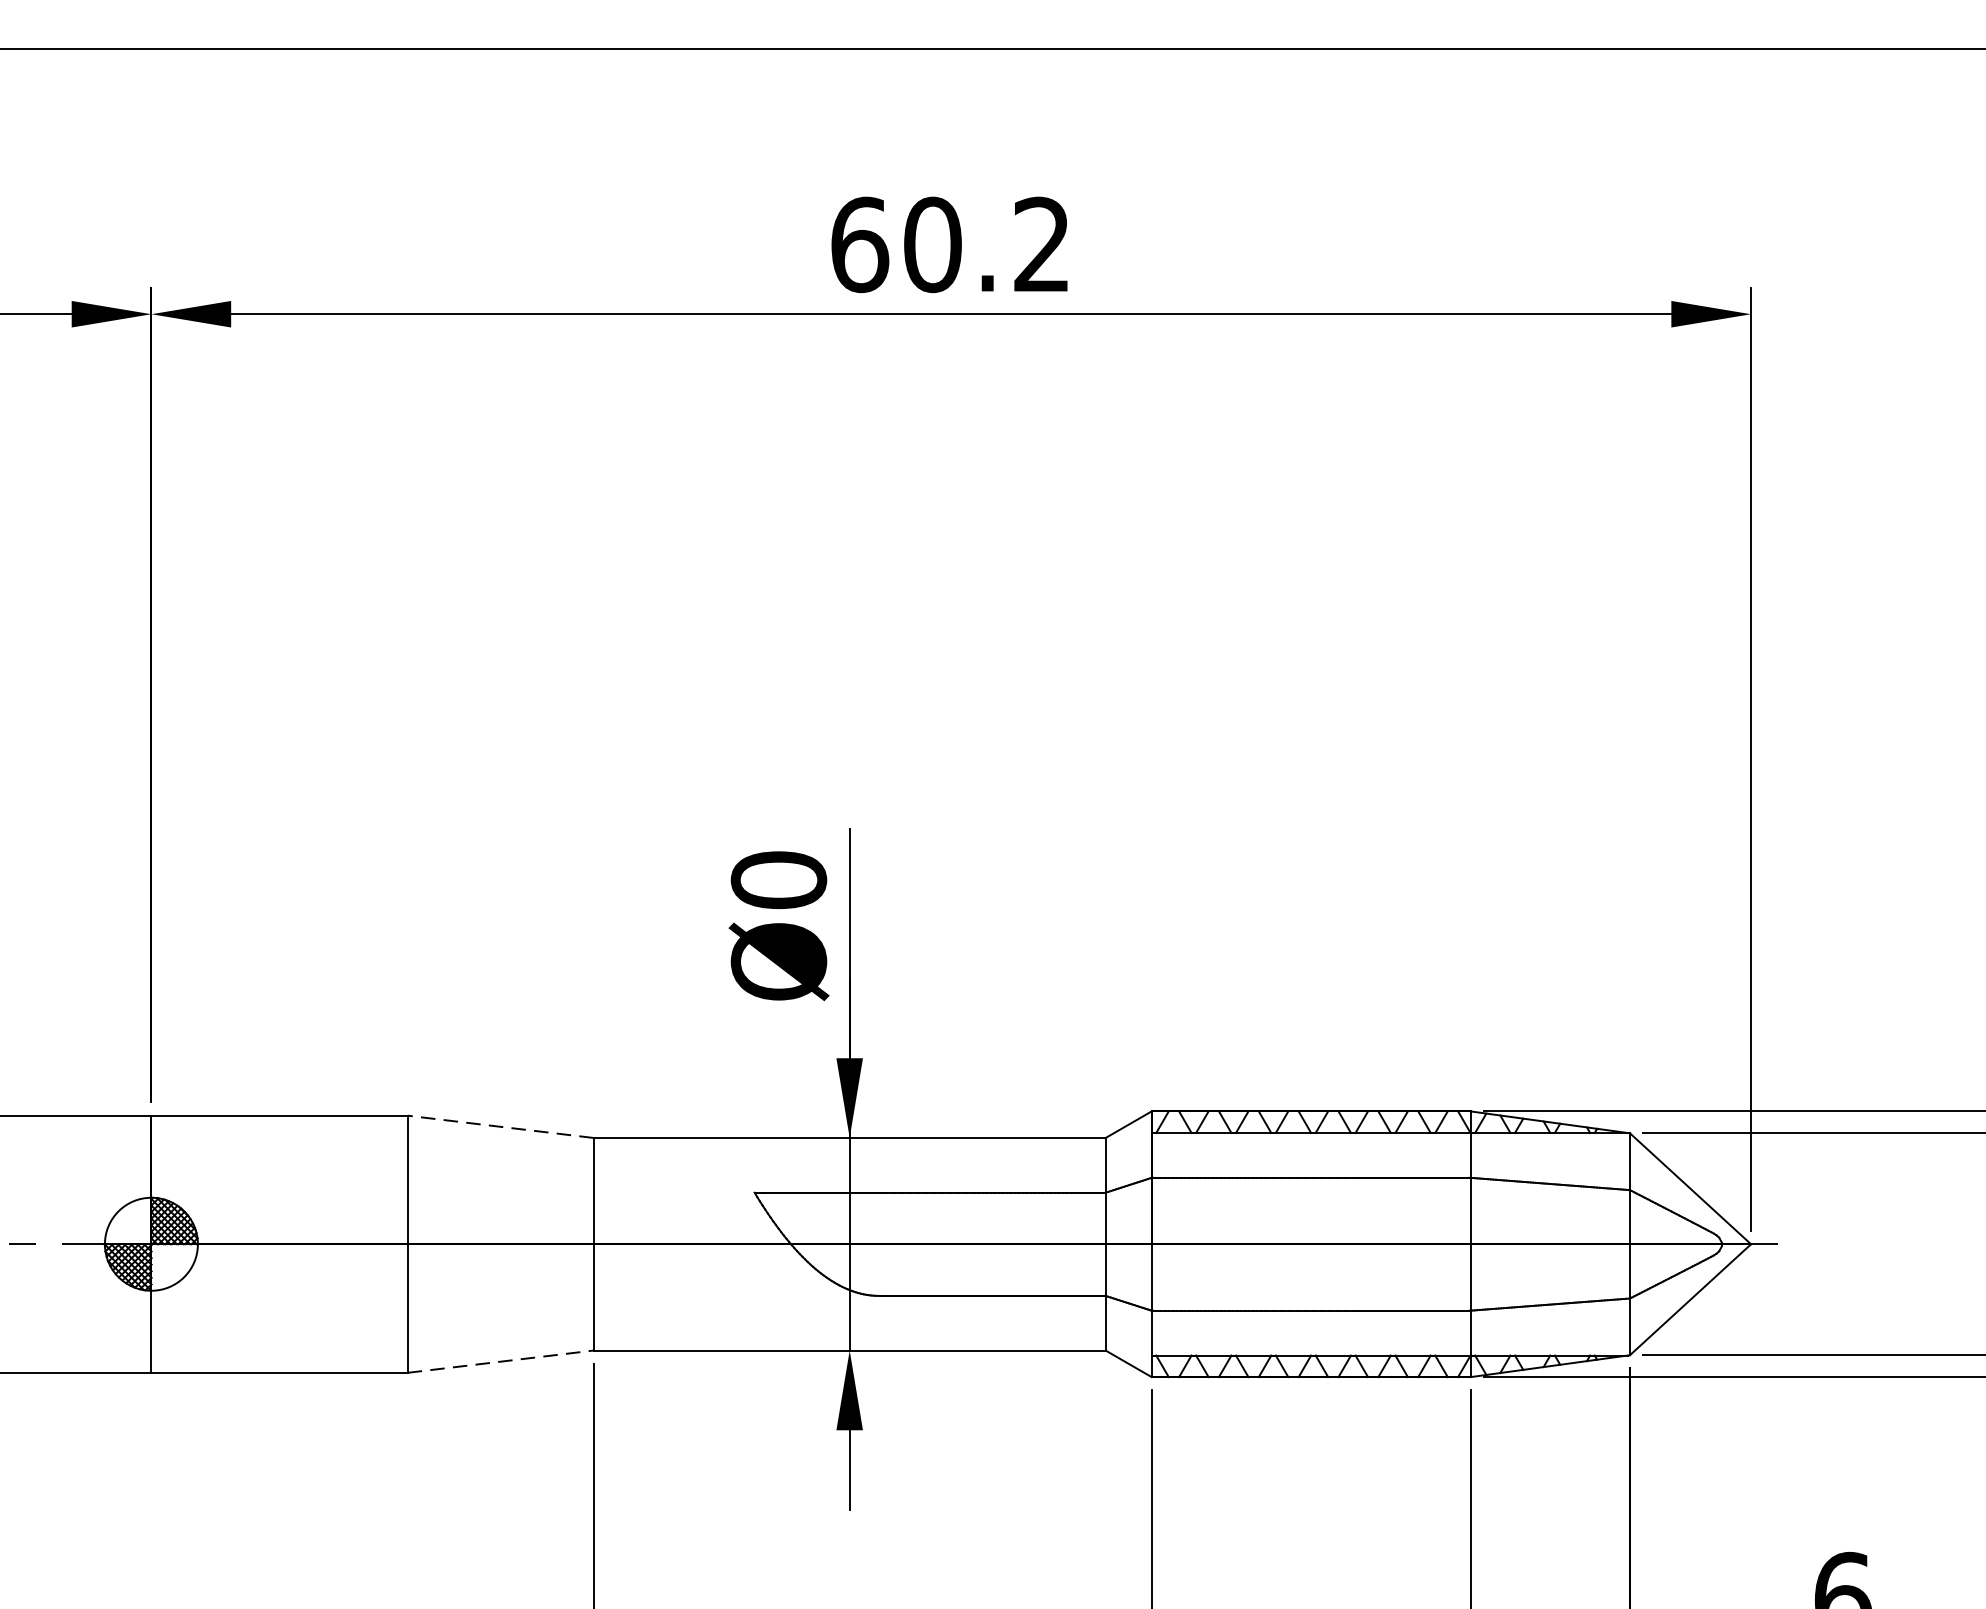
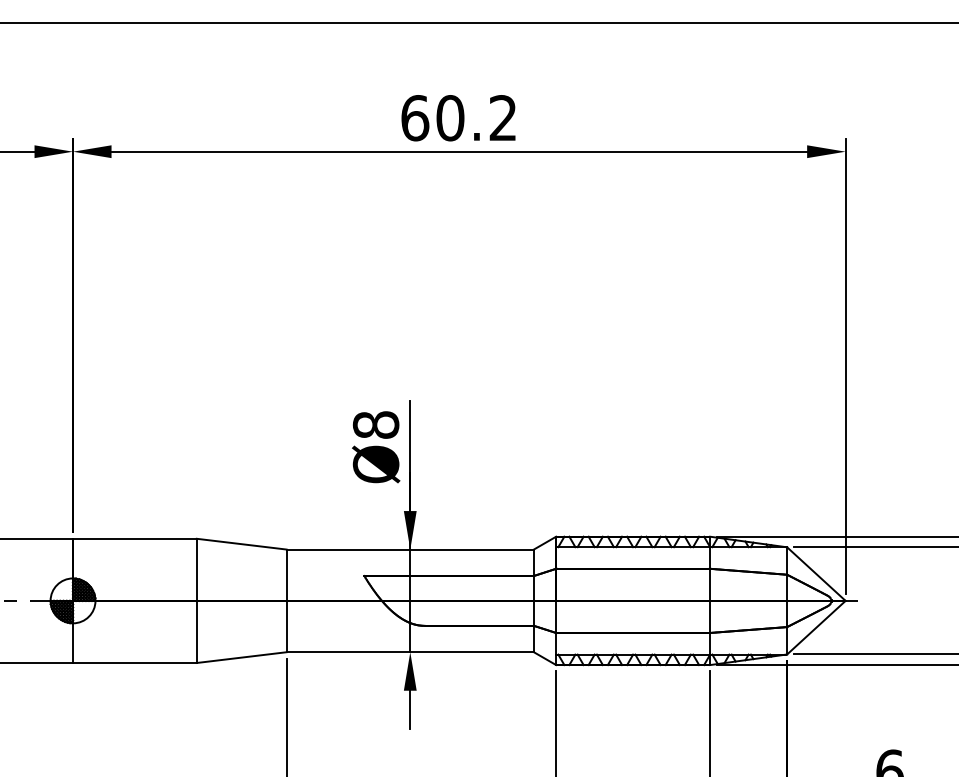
text: (779, 879) -> (376, 424), Ø0 -> Ø8
line: (500, 1127) -> (241, 544), dashed -> solid
line: (502, 1361) -> (242, 657), dashed -> solid

